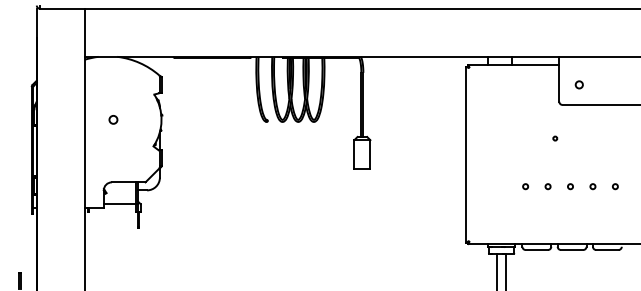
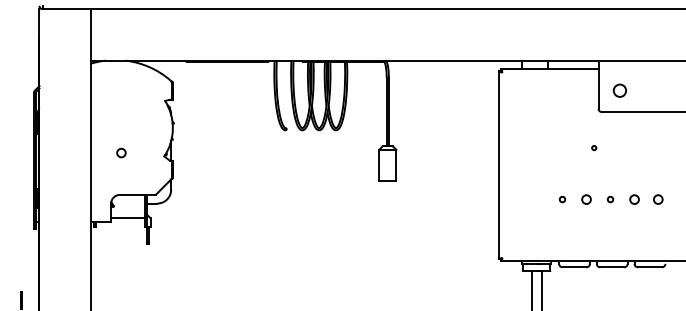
circle: (578, 84) -> (619, 90), size x1.6
circle: (113, 119) -> (121, 152), moved
circle: (548, 186) -> (586, 199), size x1.6
circle: (592, 186) -> (634, 199), size x1.6
circle: (615, 186) -> (658, 199), size x1.6

